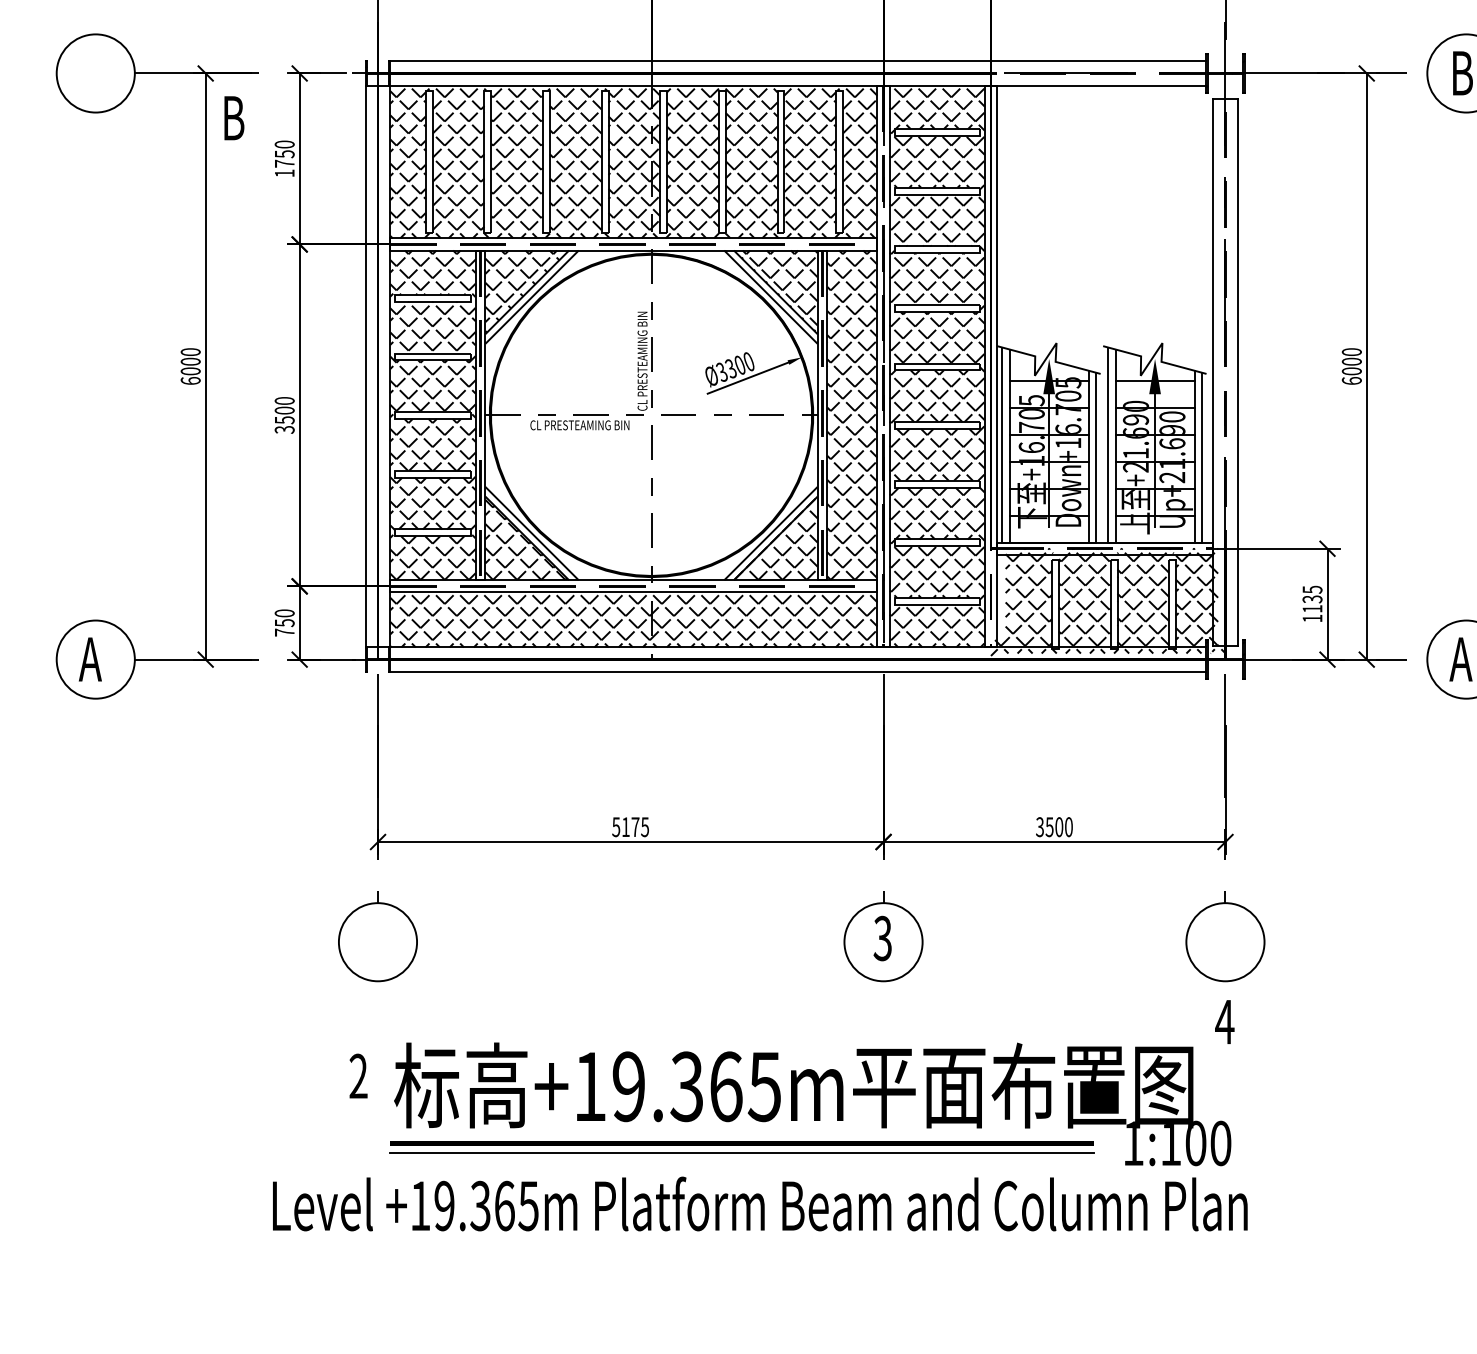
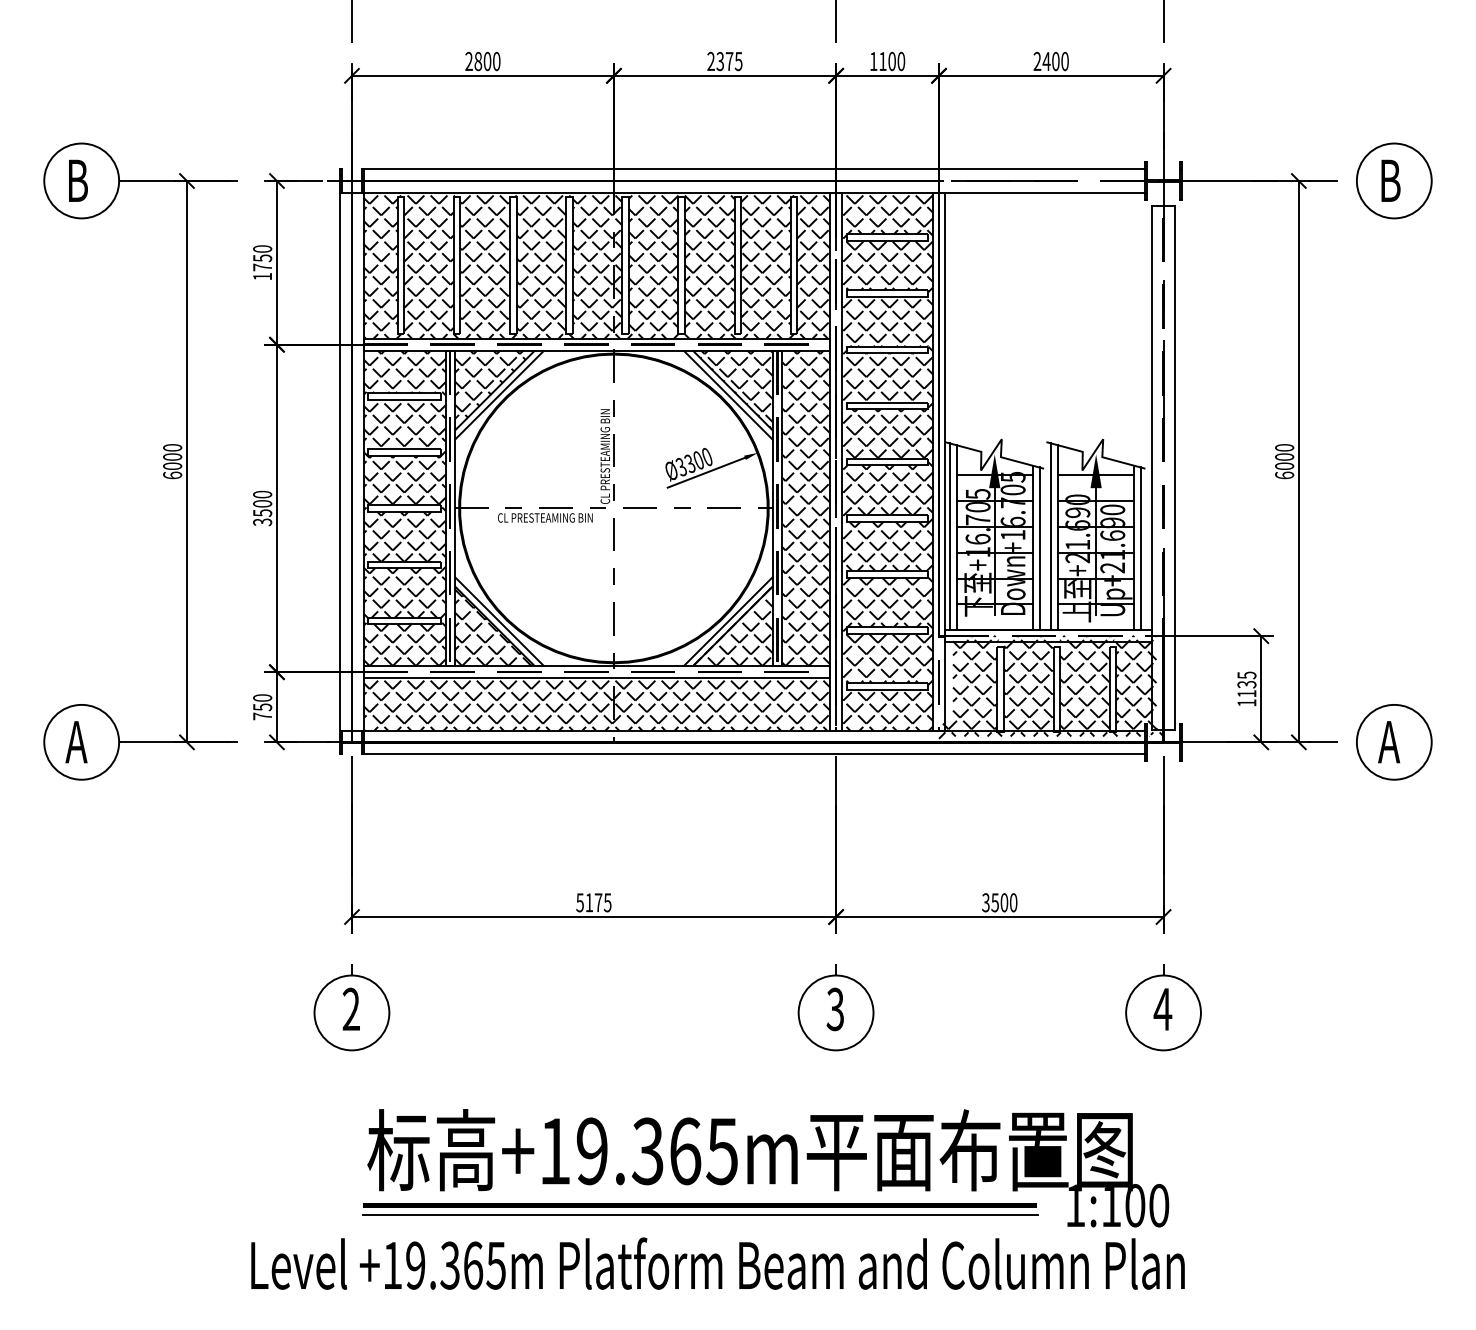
text: (234, 117) -> (78, 180), moved
text: (1224, 1022) -> (1162, 1009), moved
text: (357, 1075) -> (350, 1008), moved

